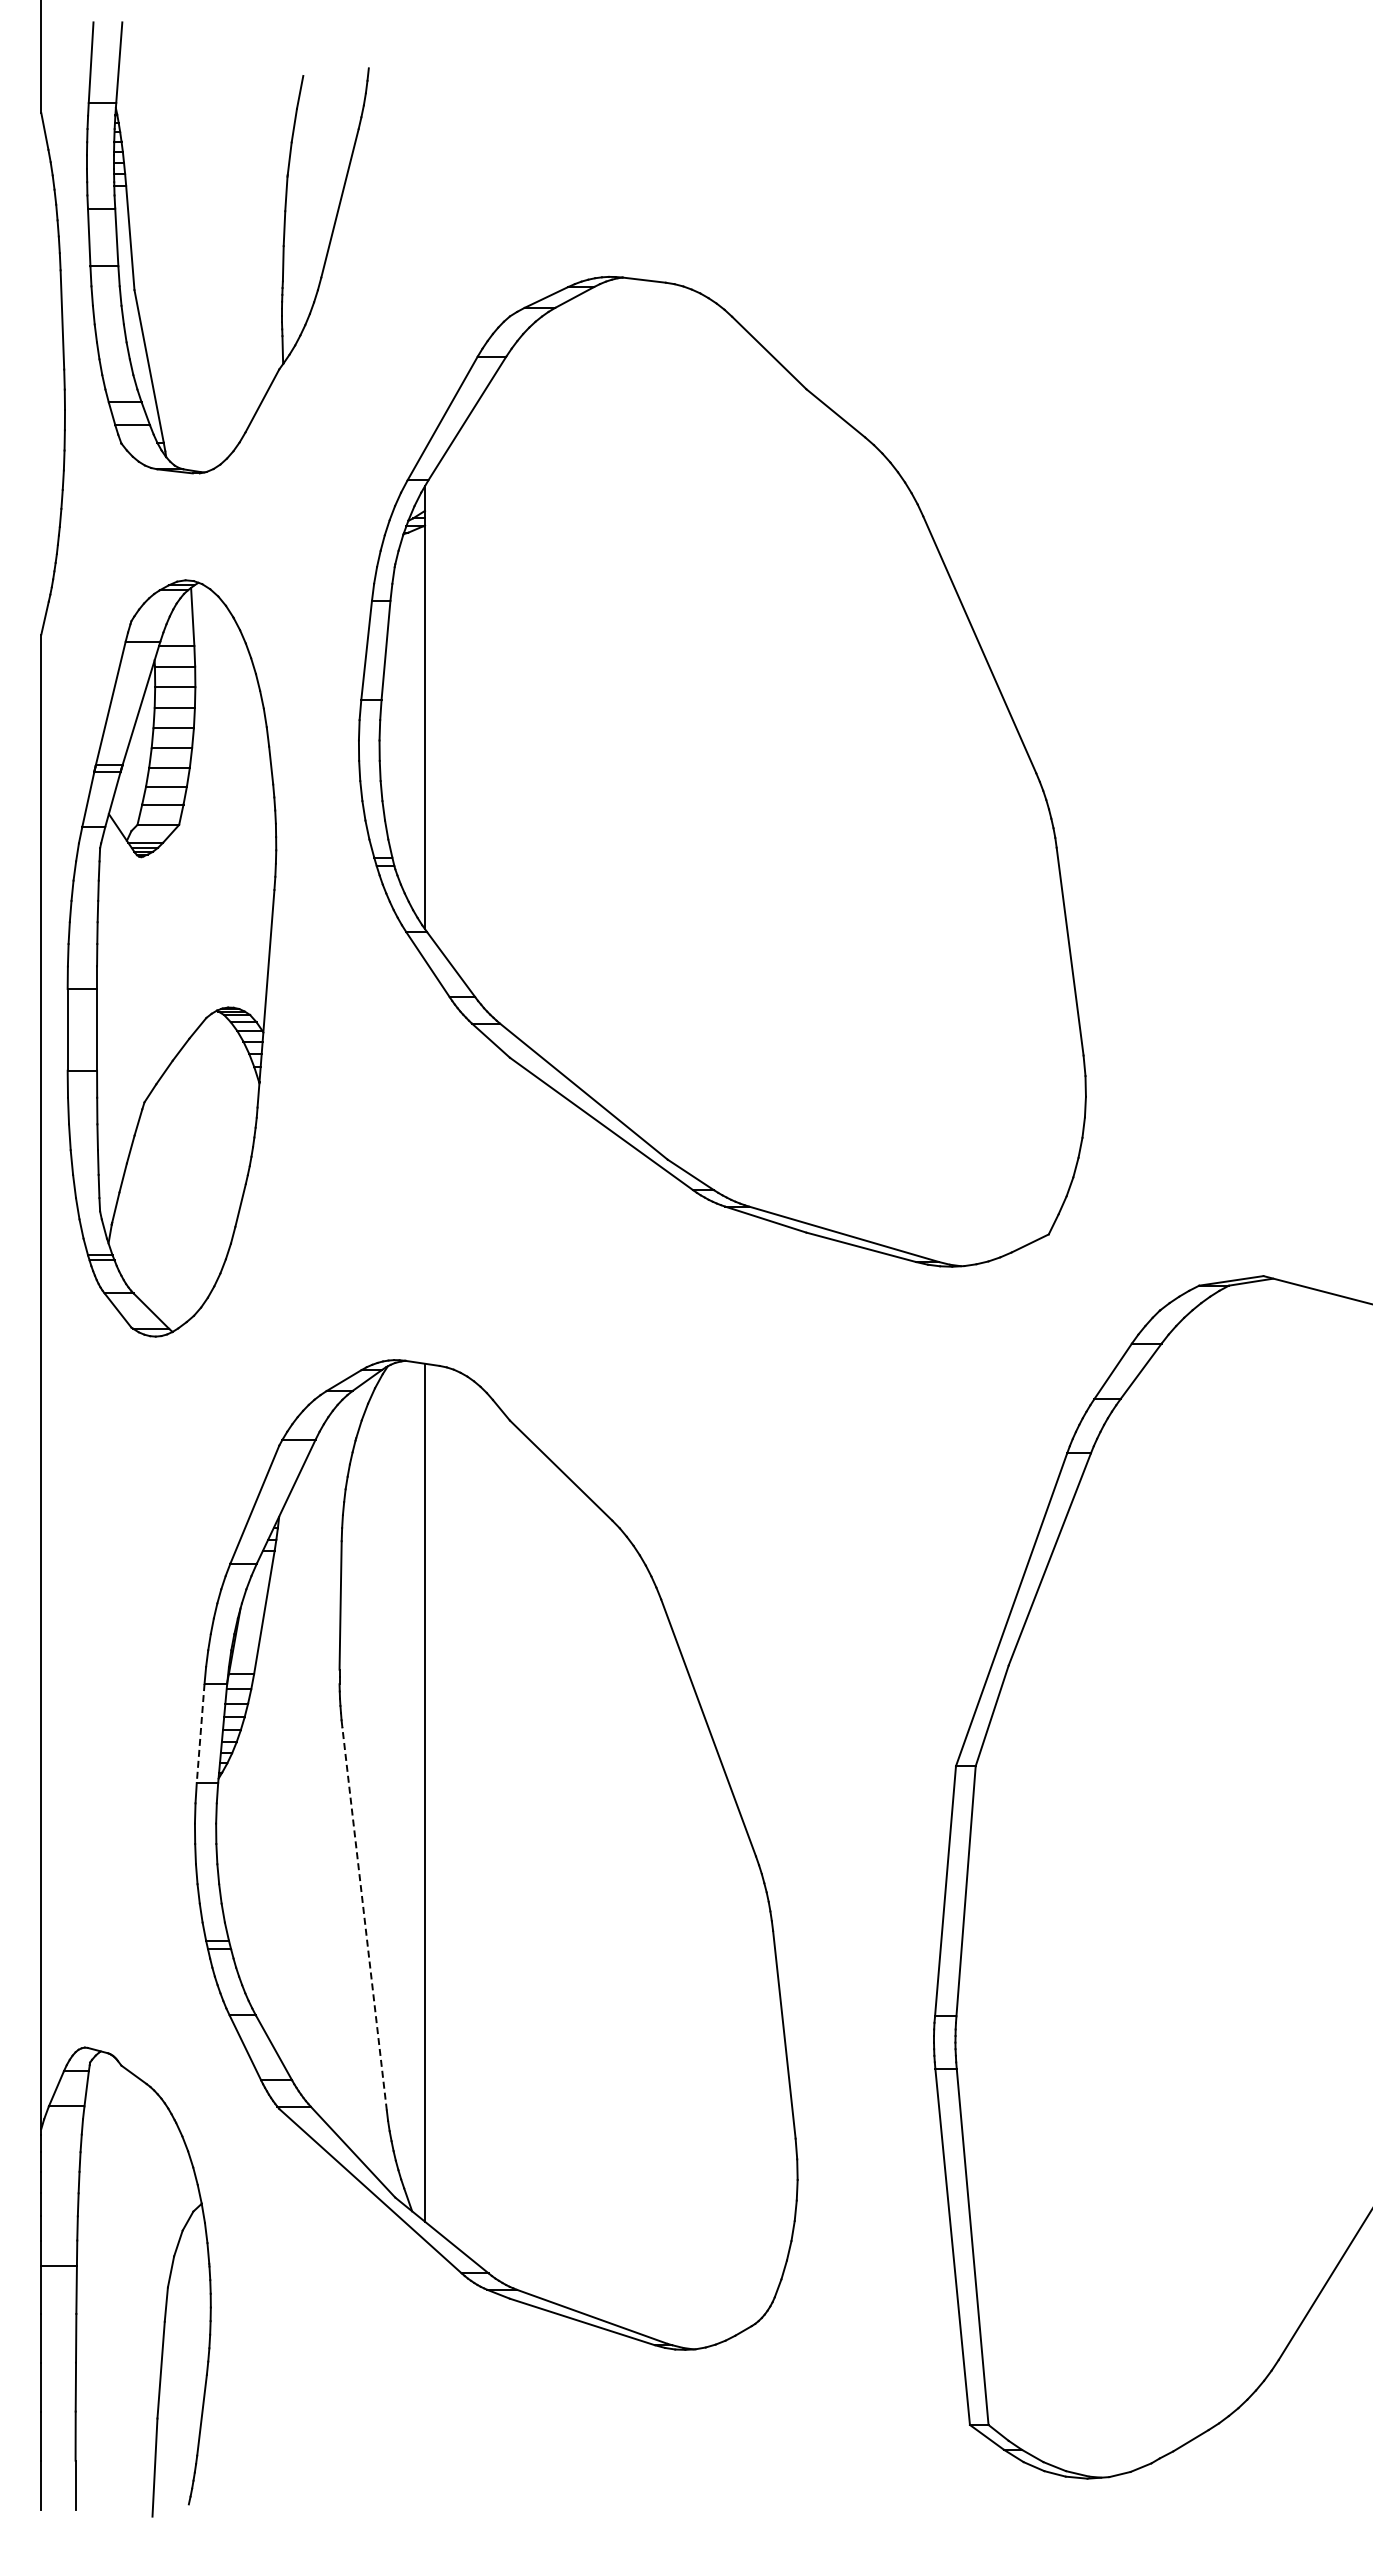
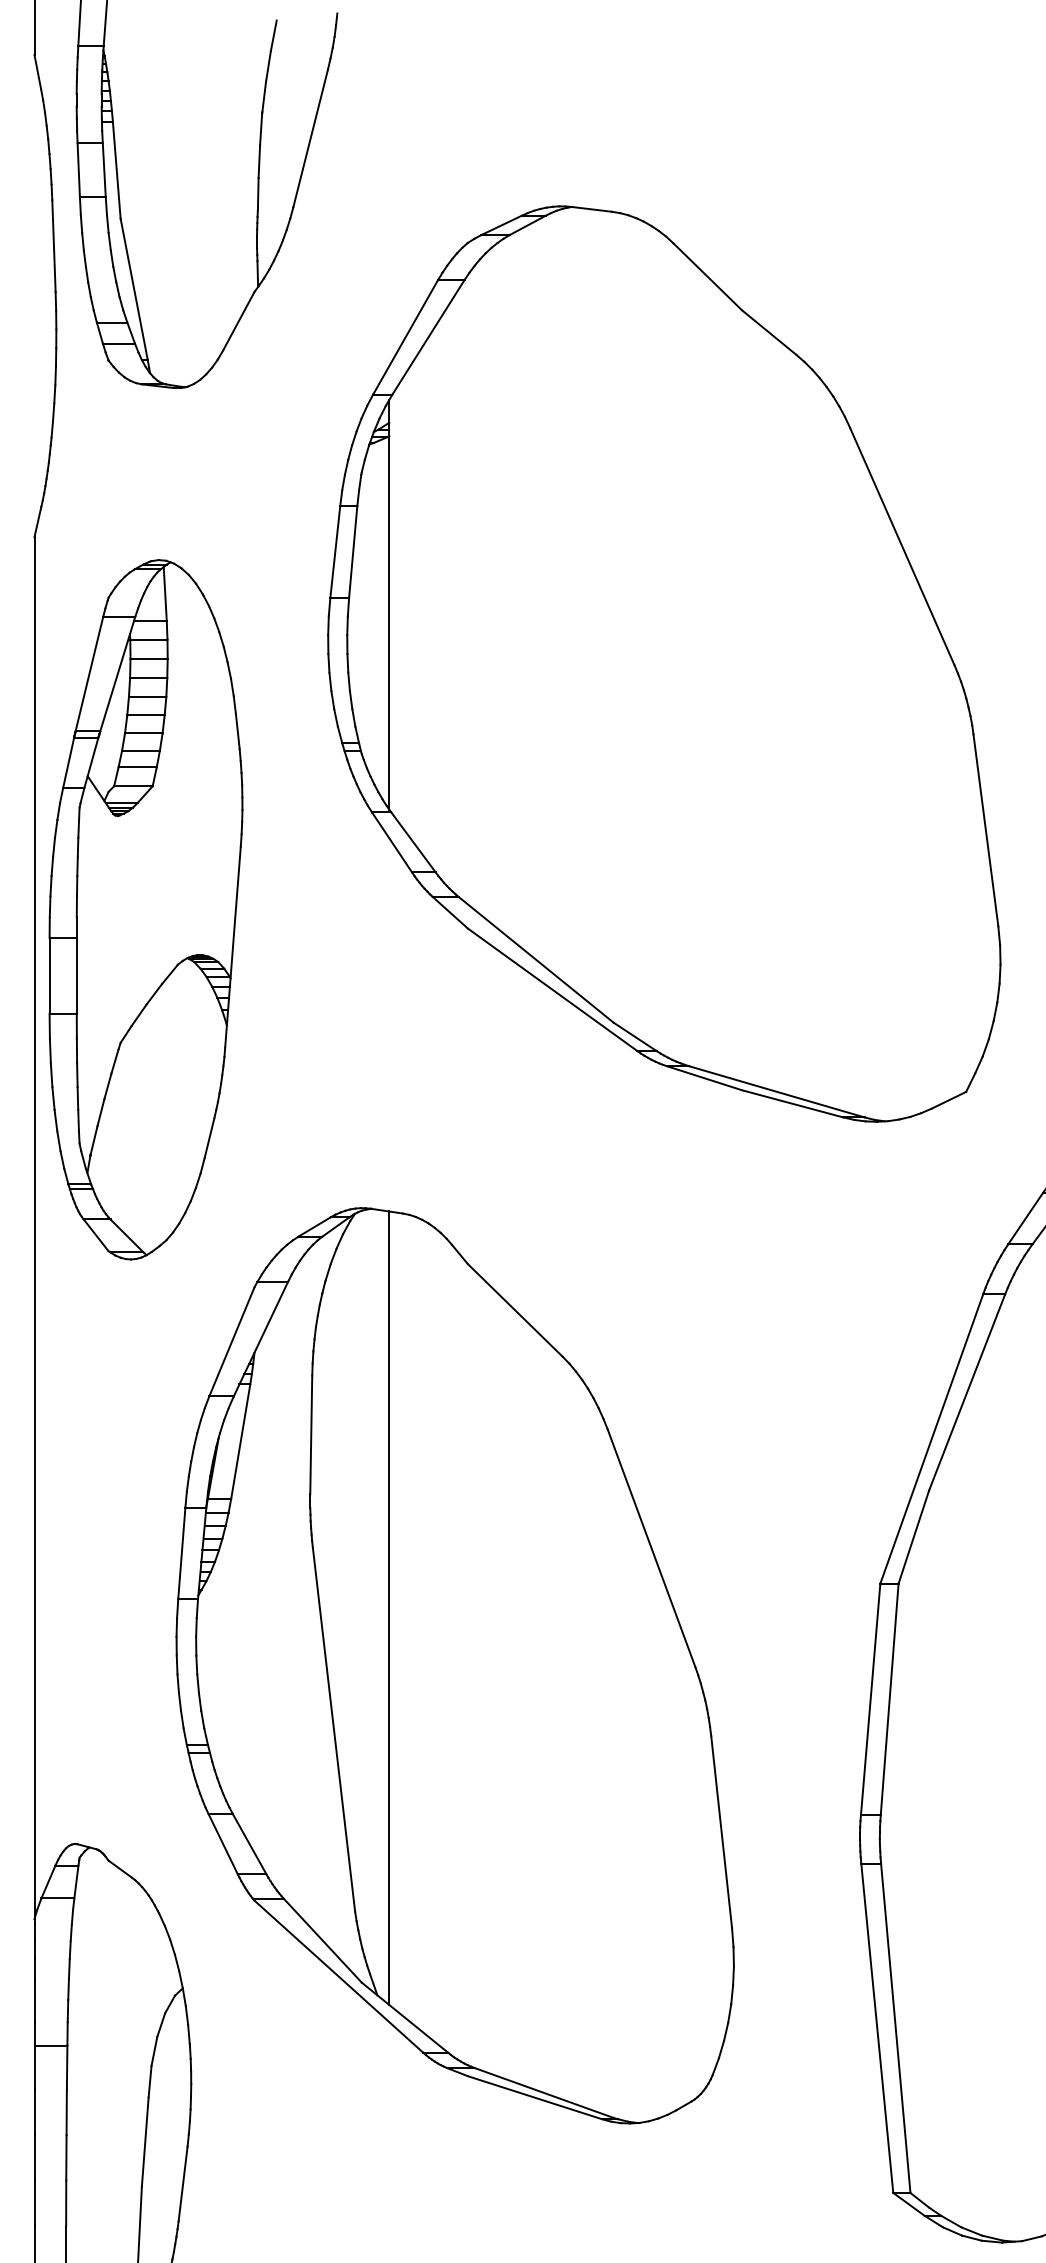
part: (171, 958) -> (145, 909), moved
line: (200, 1733) -> (181, 1553), dashed -> solid
line: (364, 1918) -> (333, 1724), dashed -> solid

